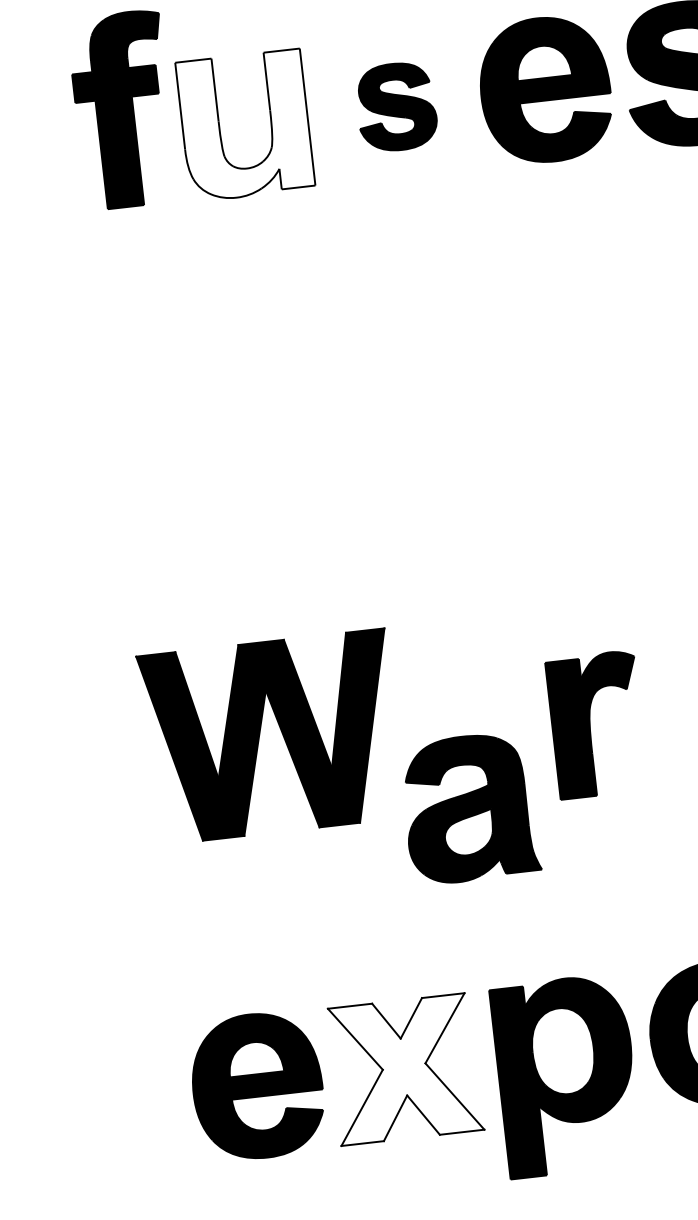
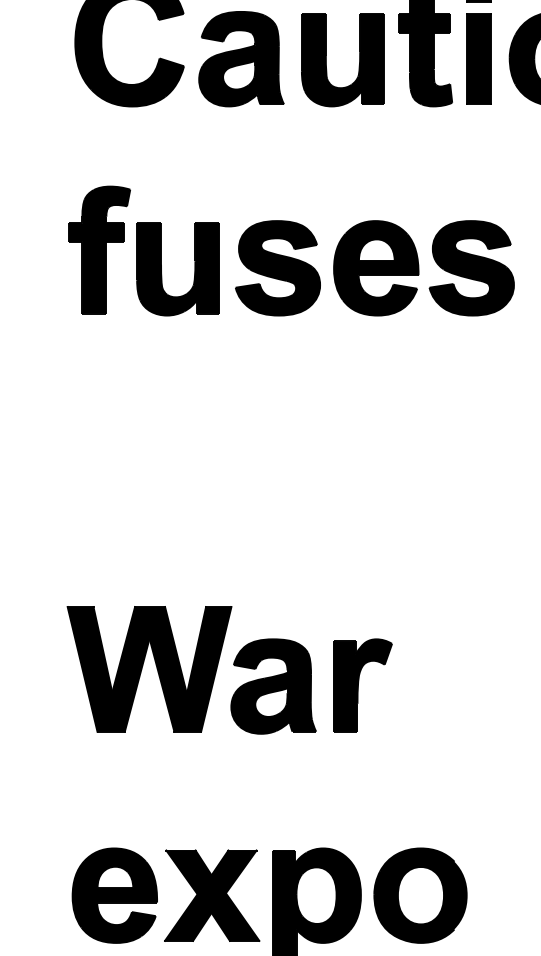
part: (395, 107) -> (277, 268), size x1.67
fill: (245, 125) -> (178, 269), added
part: (469, 808) -> (273, 686), moved
fill: (405, 1068) -> (212, 895), added

